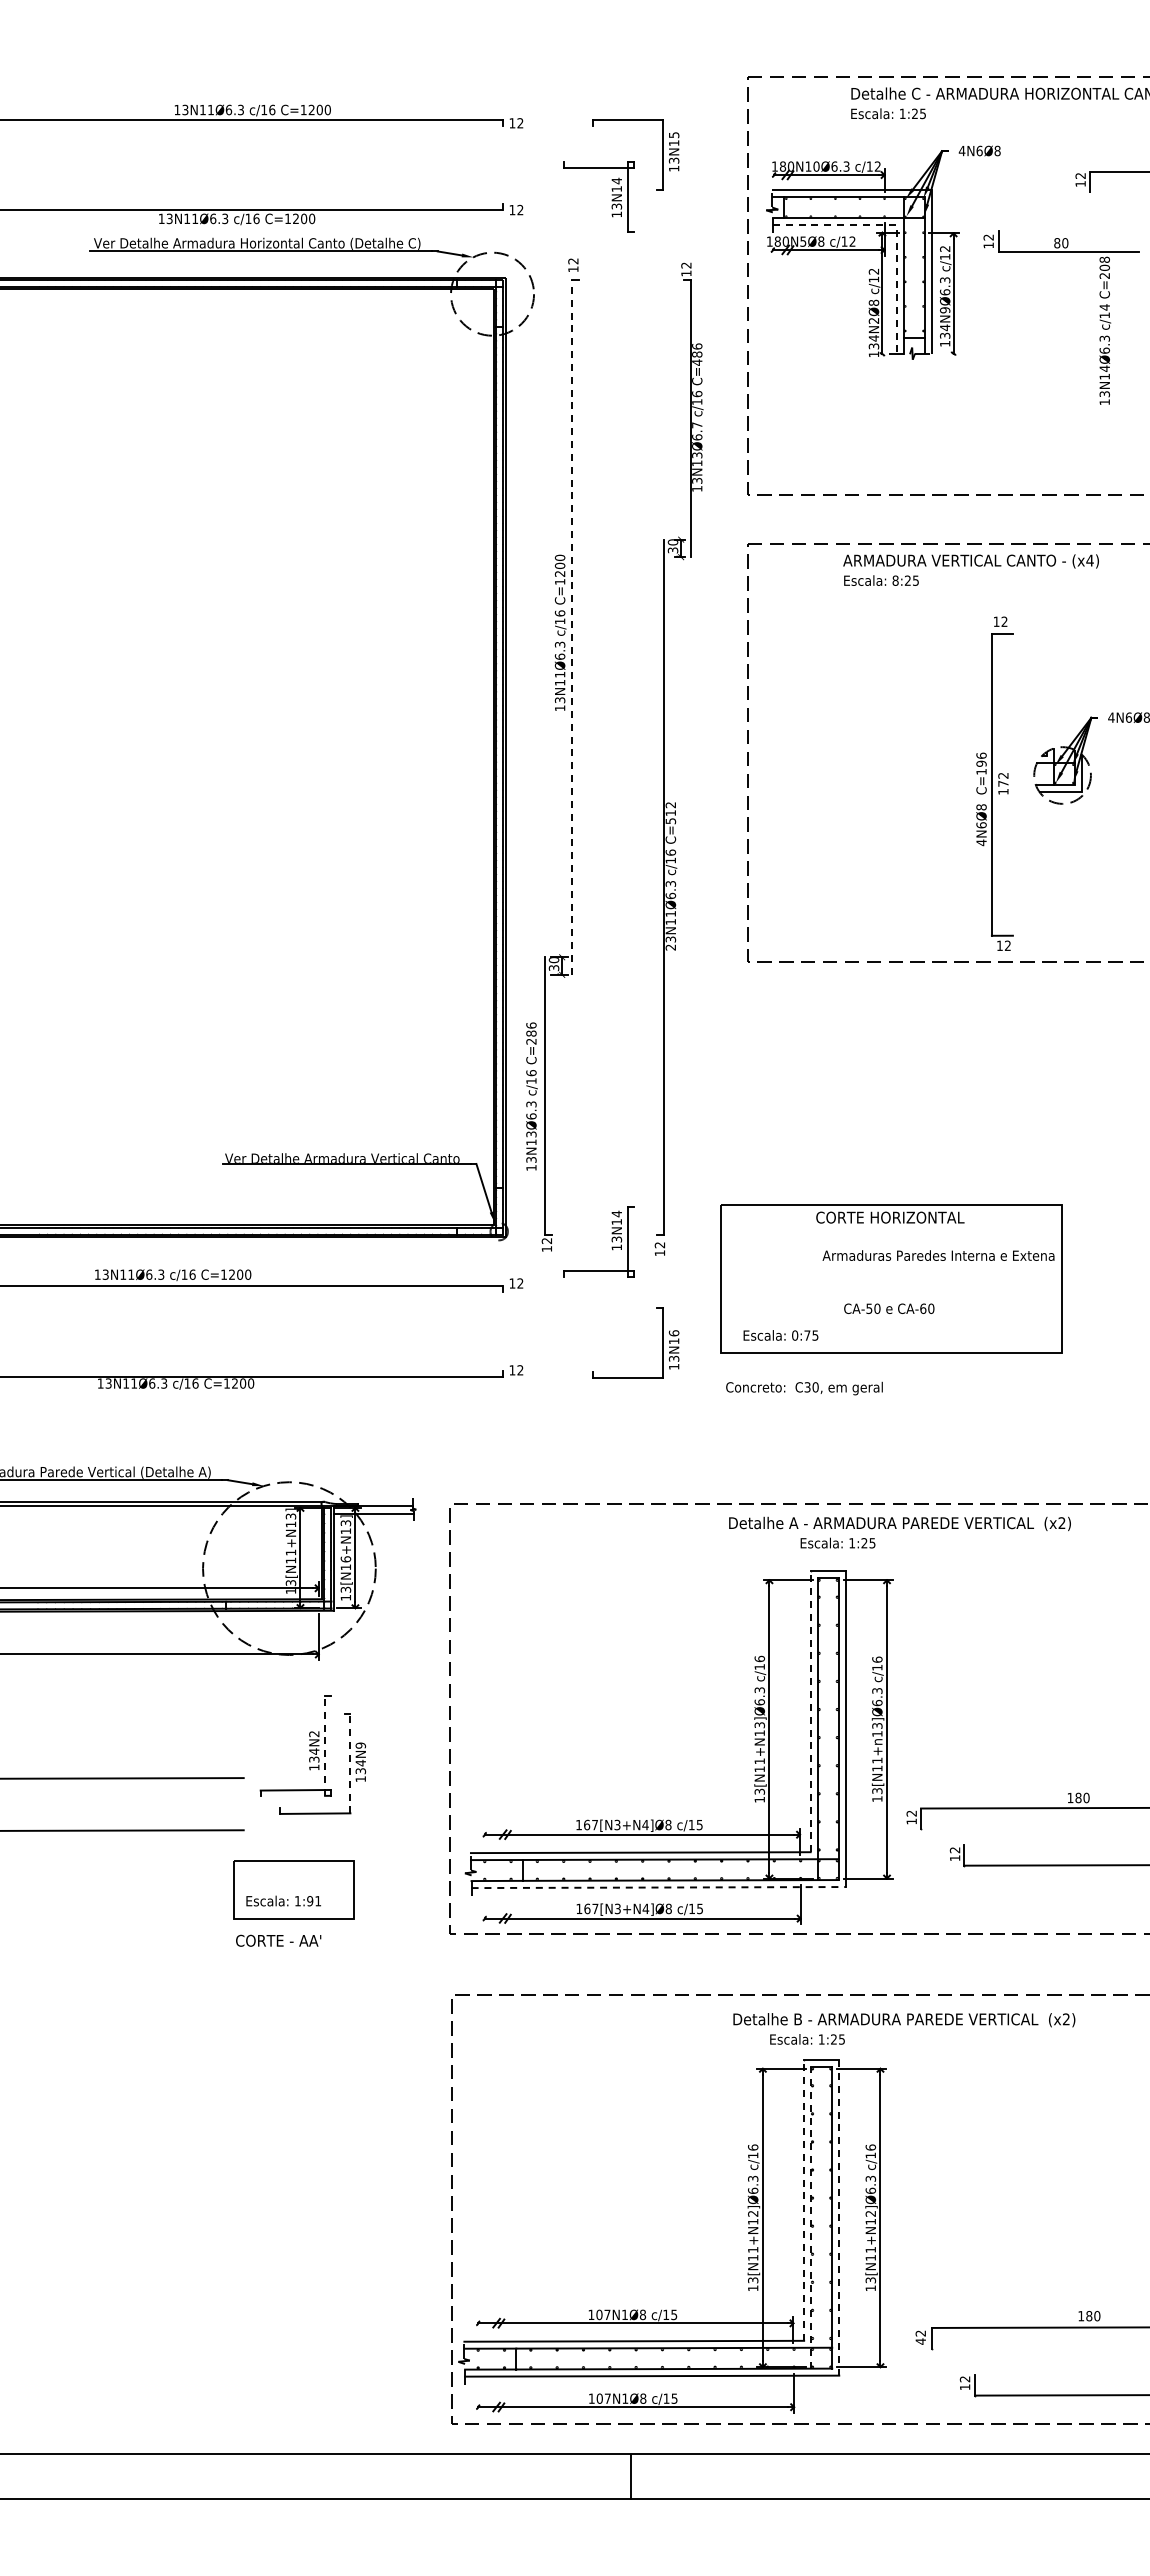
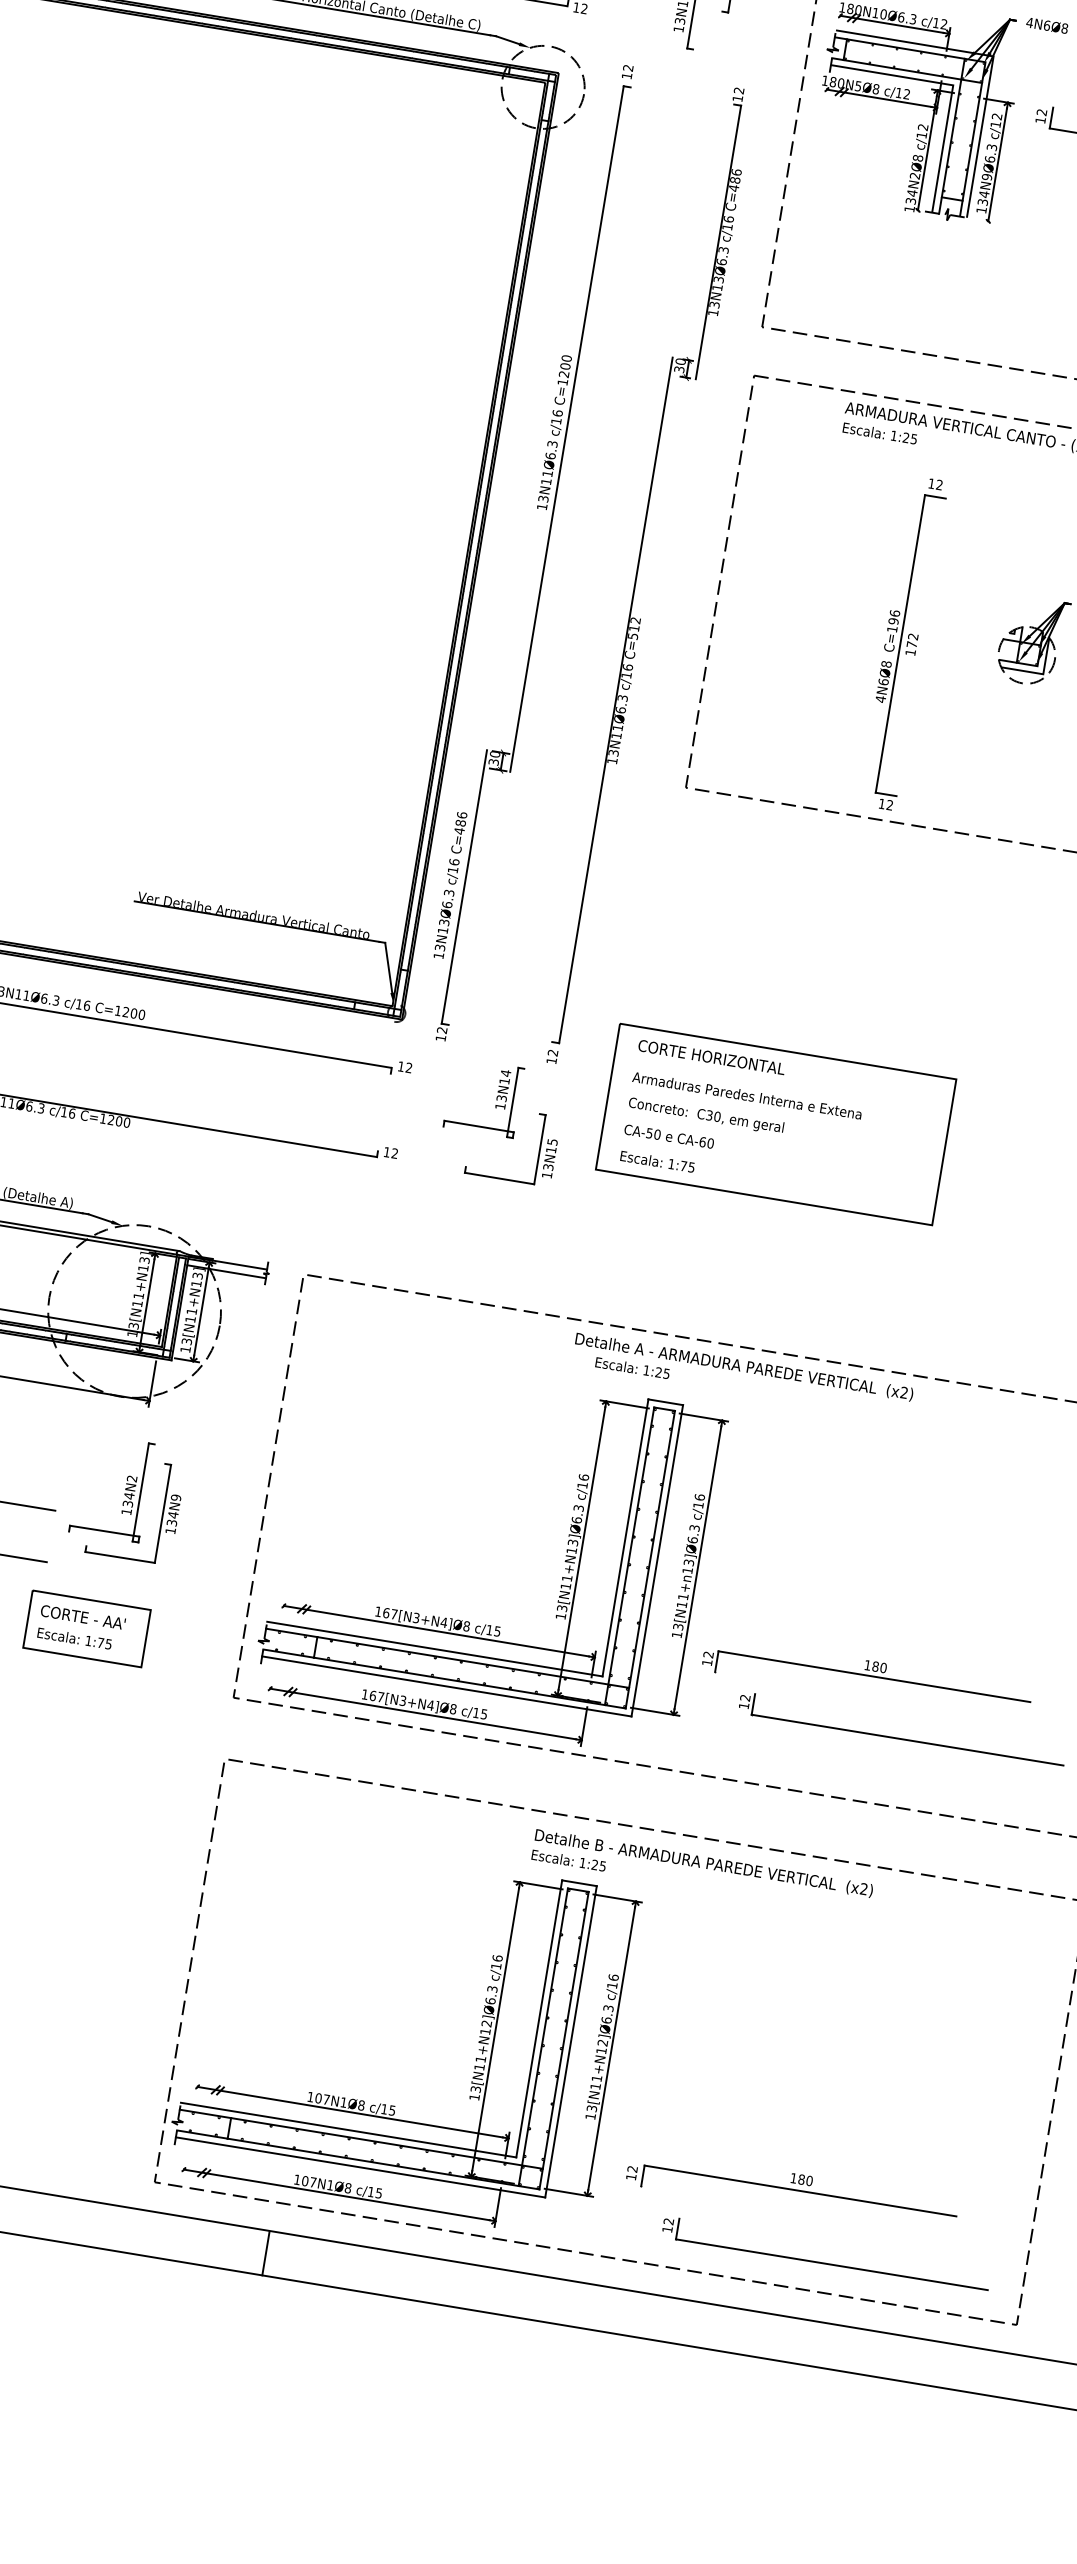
line: (896, 228) -> (952, 88), dashed -> solid
text: (697, 425) -> (723, 250), 13N13Ø6.7 -> 13N13Ø6.3
text: (895, 580) -> (893, 435), 8:25 -> 1:25
line: (571, 626) -> (566, 428), dashed -> solid
part: (994, 783) -> (903, 642), moved
text: (670, 947) -> (612, 760), 23N11Ø6.3 -> 13N11Ø6.3
text: (531, 1041) -> (459, 830), C=286 -> C=486
text: (890, 1217) -> (711, 1057), moved
part: (611, 1241) -> (496, 1099), moved
text: (938, 1255) -> (747, 1095), moved
text: (889, 1308) -> (669, 1136), moved
text: (673, 1333) -> (551, 1142), 13N16 -> 13N15
text: (795, 1335) -> (671, 1164), 0:75 -> 1:75
text: (804, 1388) -> (706, 1116), moved
text: (837, 1542) -> (632, 1367), moved
text: (345, 1559) -> (191, 1311), 13[N16+N13] -> 13[N11+N13]
line: (810, 1711) -> (625, 1537), dashed -> solid
line: (325, 1746) -> (141, 1492), dashed -> solid
line: (350, 1763) -> (163, 1513), dashed -> solid
line: (659, 1887) -> (447, 1686), dashed -> solid
text: (314, 1901) -> (104, 1644), 1:91 -> 1:75
text: (278, 1940) -> (83, 1617), moved
text: (904, 2020) -> (704, 1863), moved
line: (804, 2199) -> (539, 2018), dashed -> solid
line: (811, 2217) -> (543, 2036), dashed -> solid
line: (839, 2217) -> (571, 2041), dashed -> solid
text: (920, 2341) -> (630, 2177), 42 -> 12
line: (630, 2476) -> (265, 2253), moved

